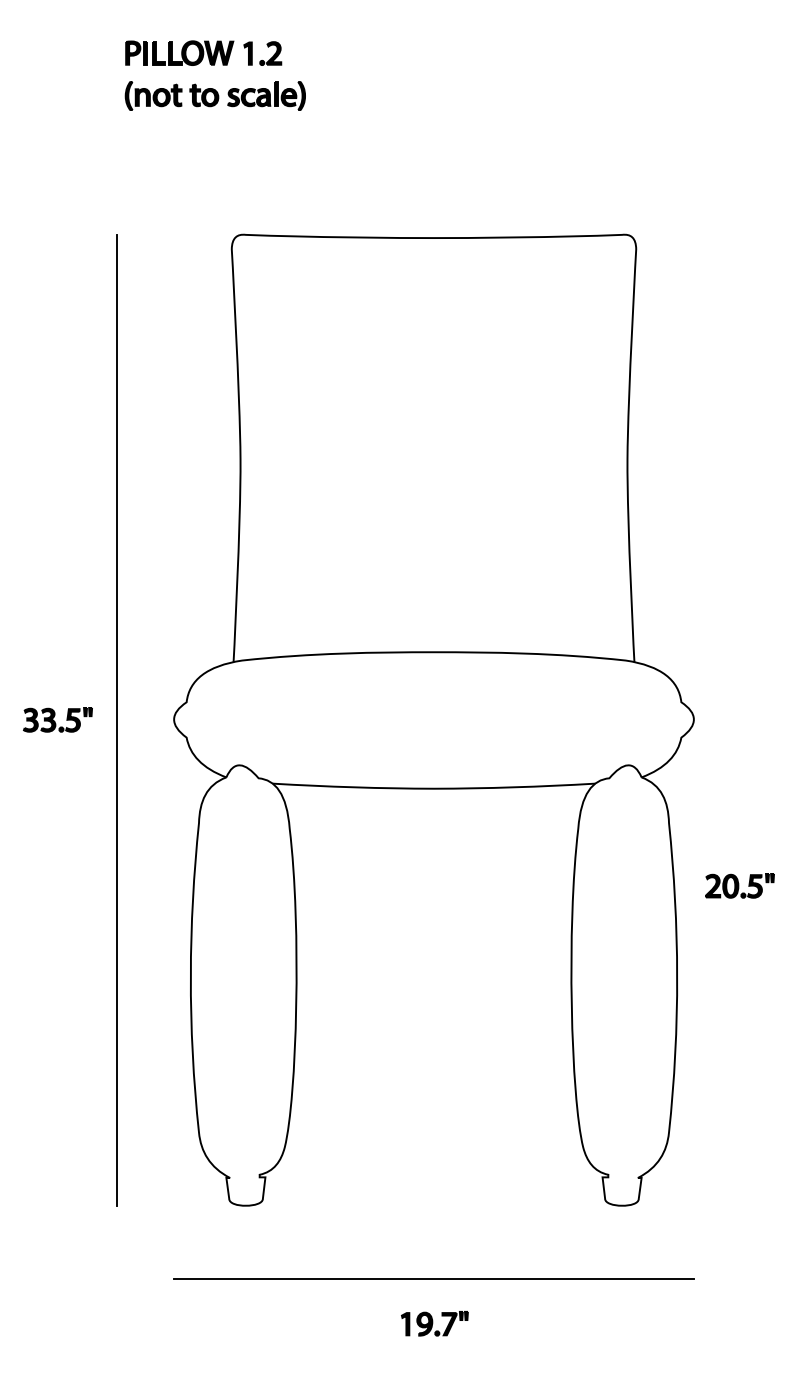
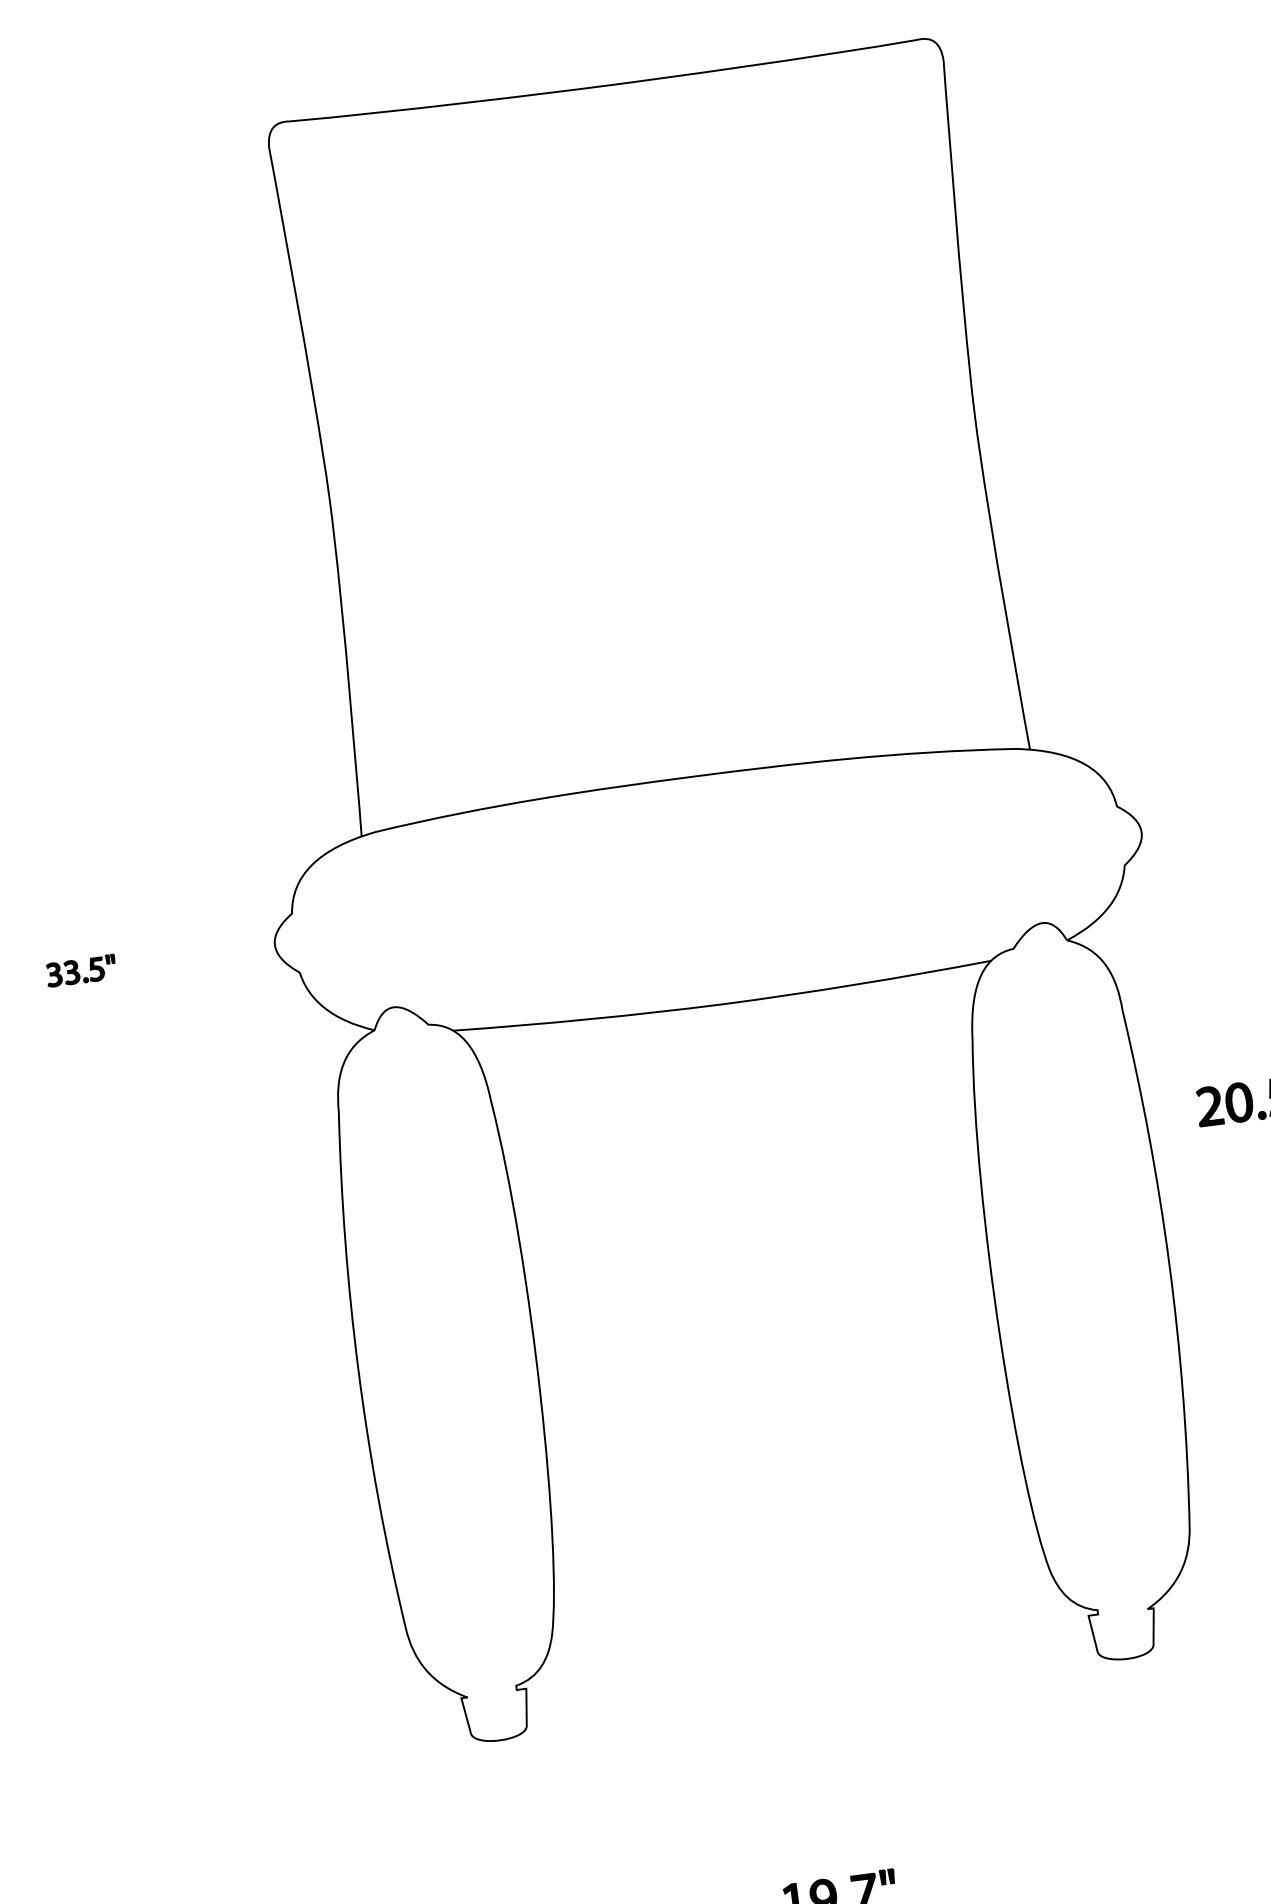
part: (57, 719) -> (80, 970), size x0.6
line: (117, 719) -> (180, 957), removed
line: (433, 1278) -> (828, 1821), removed

